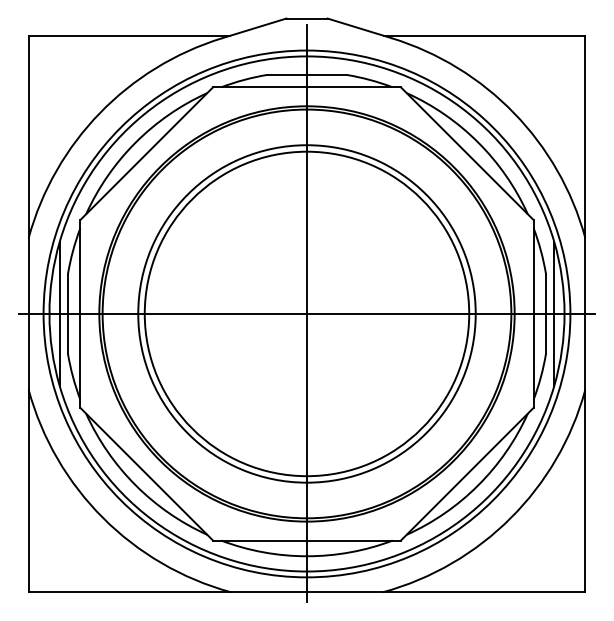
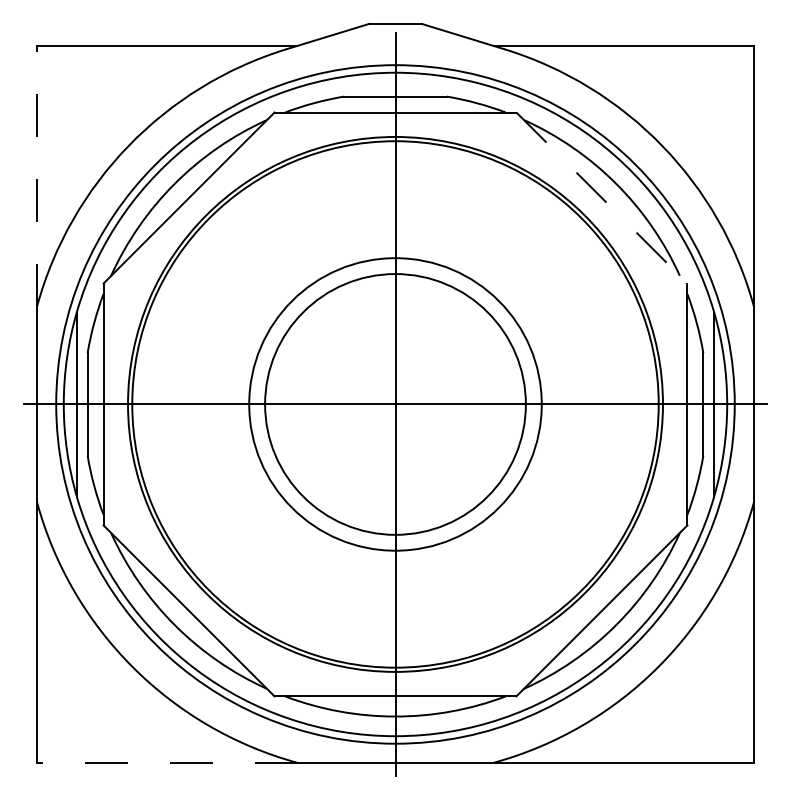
line: (29, 136) -> (37, 175), solid -> dashed
line: (466, 154) -> (601, 198), solid -> dashed
circle: (307, 313) -> (395, 404), size x0.6
circle: (307, 313) -> (395, 404), size x0.7
line: (129, 591) -> (166, 762), solid -> dashed

